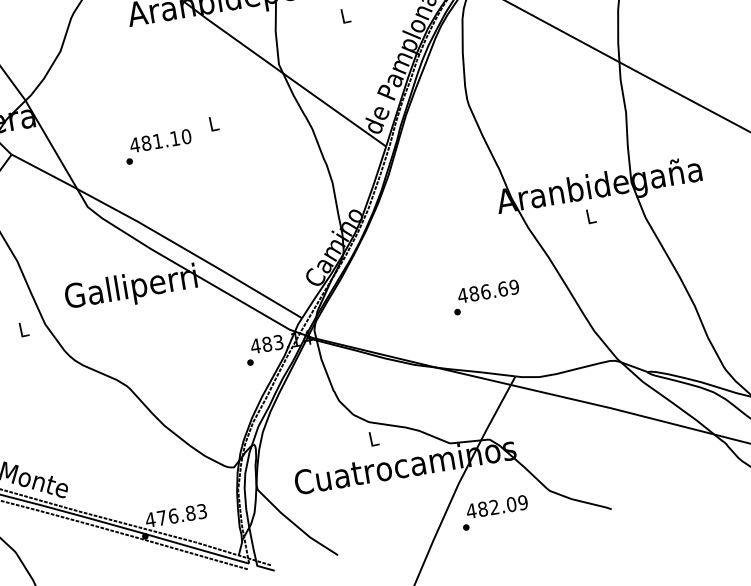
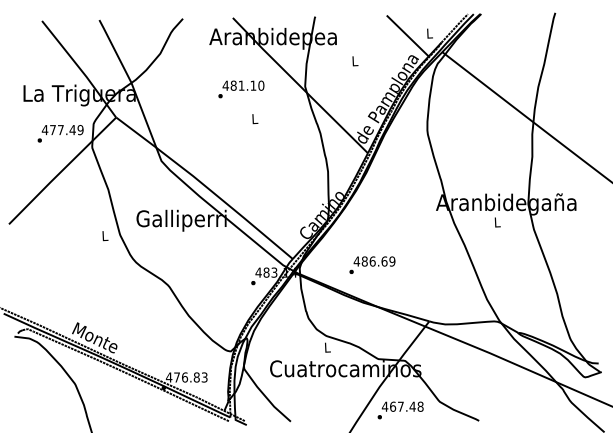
text: (158, 146) -> (241, 89), moved
text: (486, 296) -> (372, 264), moved
text: (502, 505) -> (406, 406), 482.09 -> 467.48

